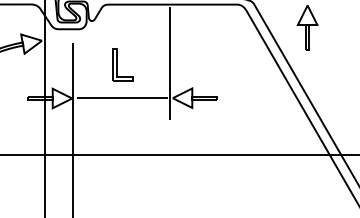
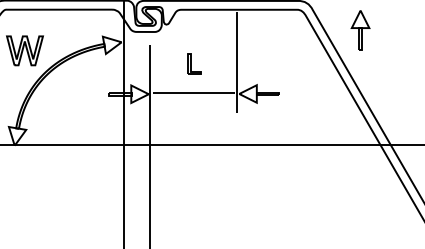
part: (123, 64) -> (194, 63), size x0.7

